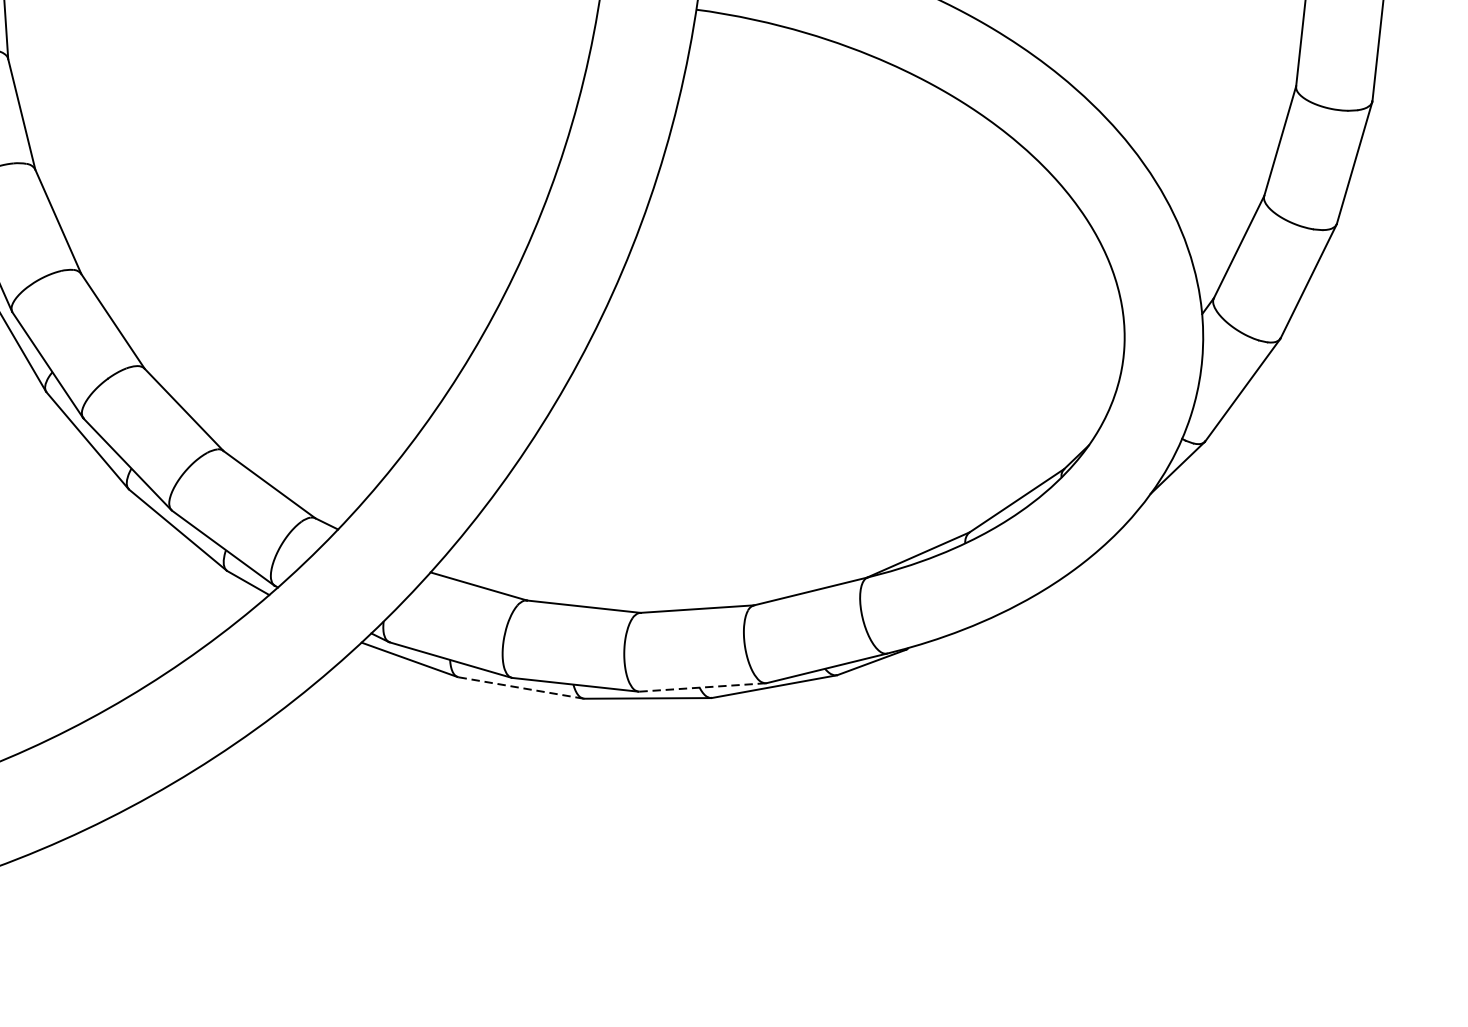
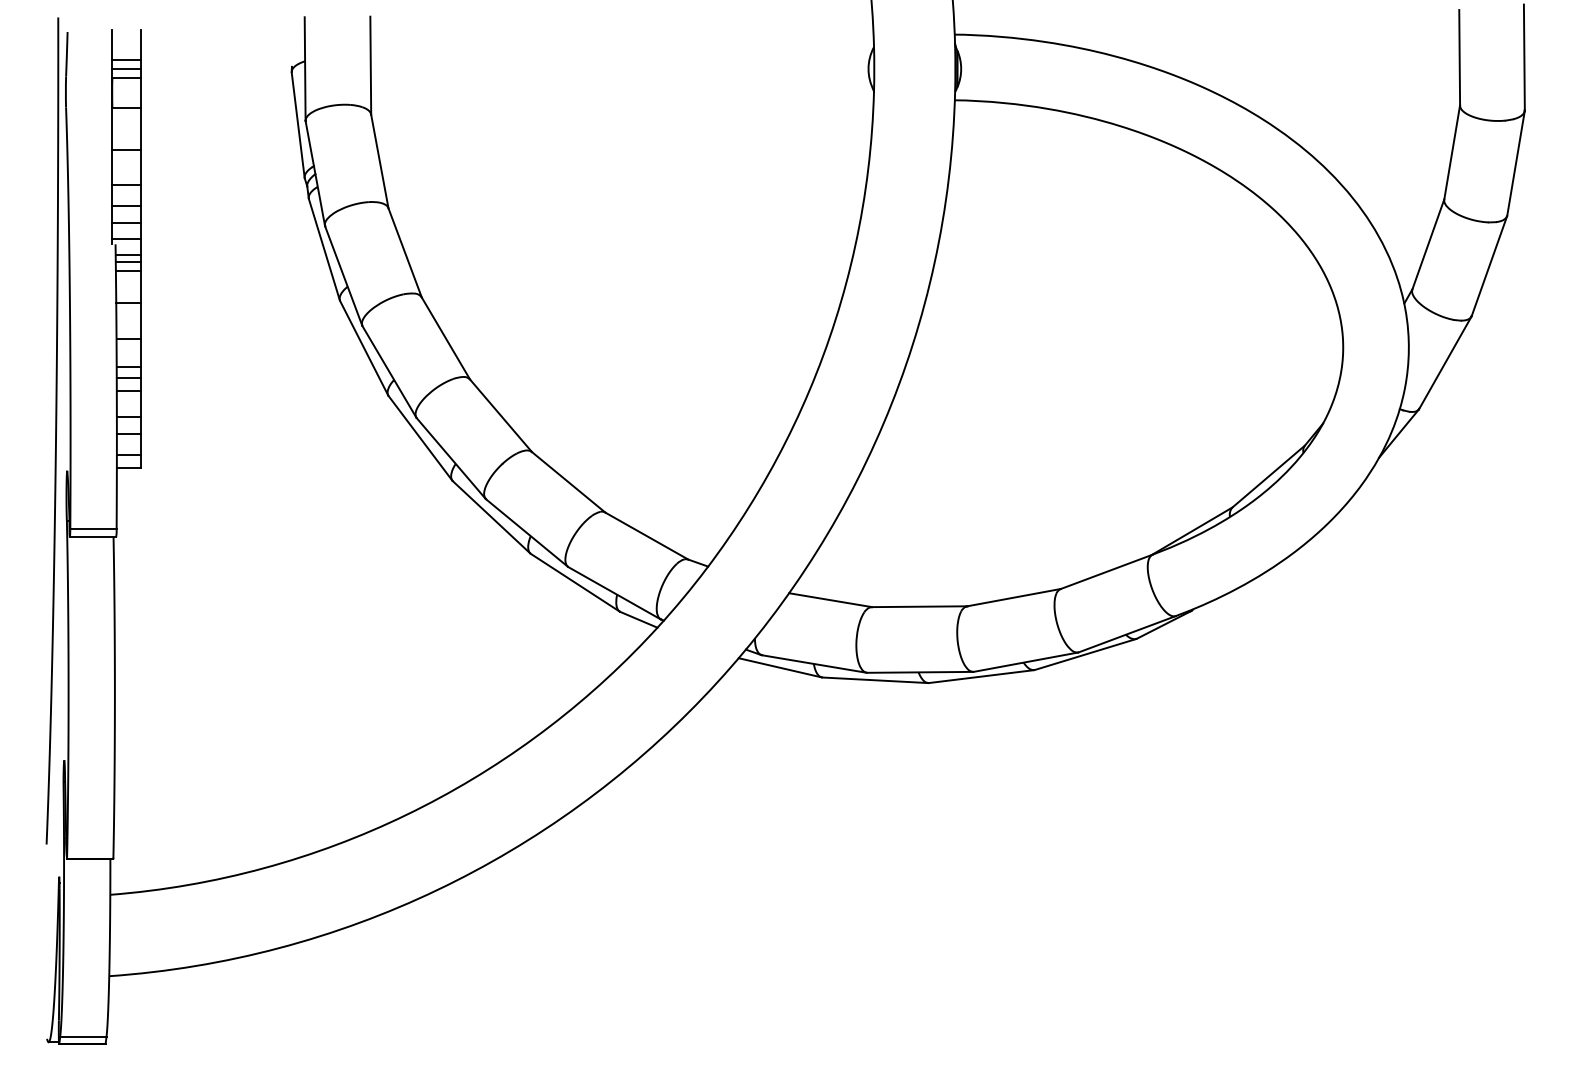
line: (703, 687) -> (1026, 662), dashed -> solid
line: (521, 688) -> (875, 680), dashed -> solid

